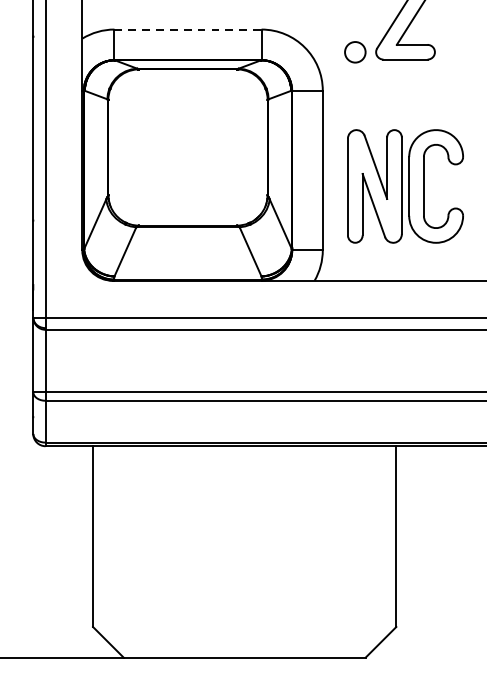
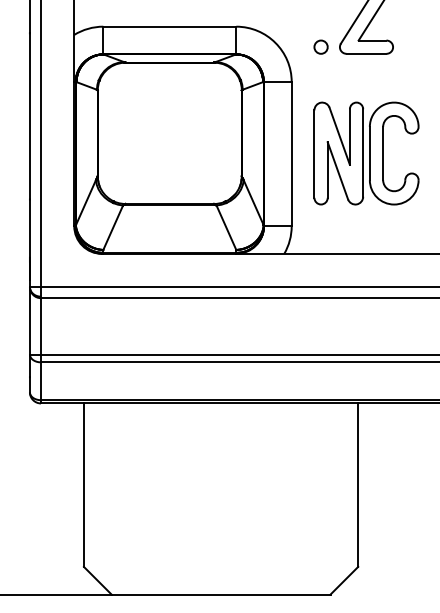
line: (188, 29) -> (170, 26), dashed -> solid
circle: (354, 51) -> (320, 46), size x0.71
part: (405, 186) -> (366, 153), moved

